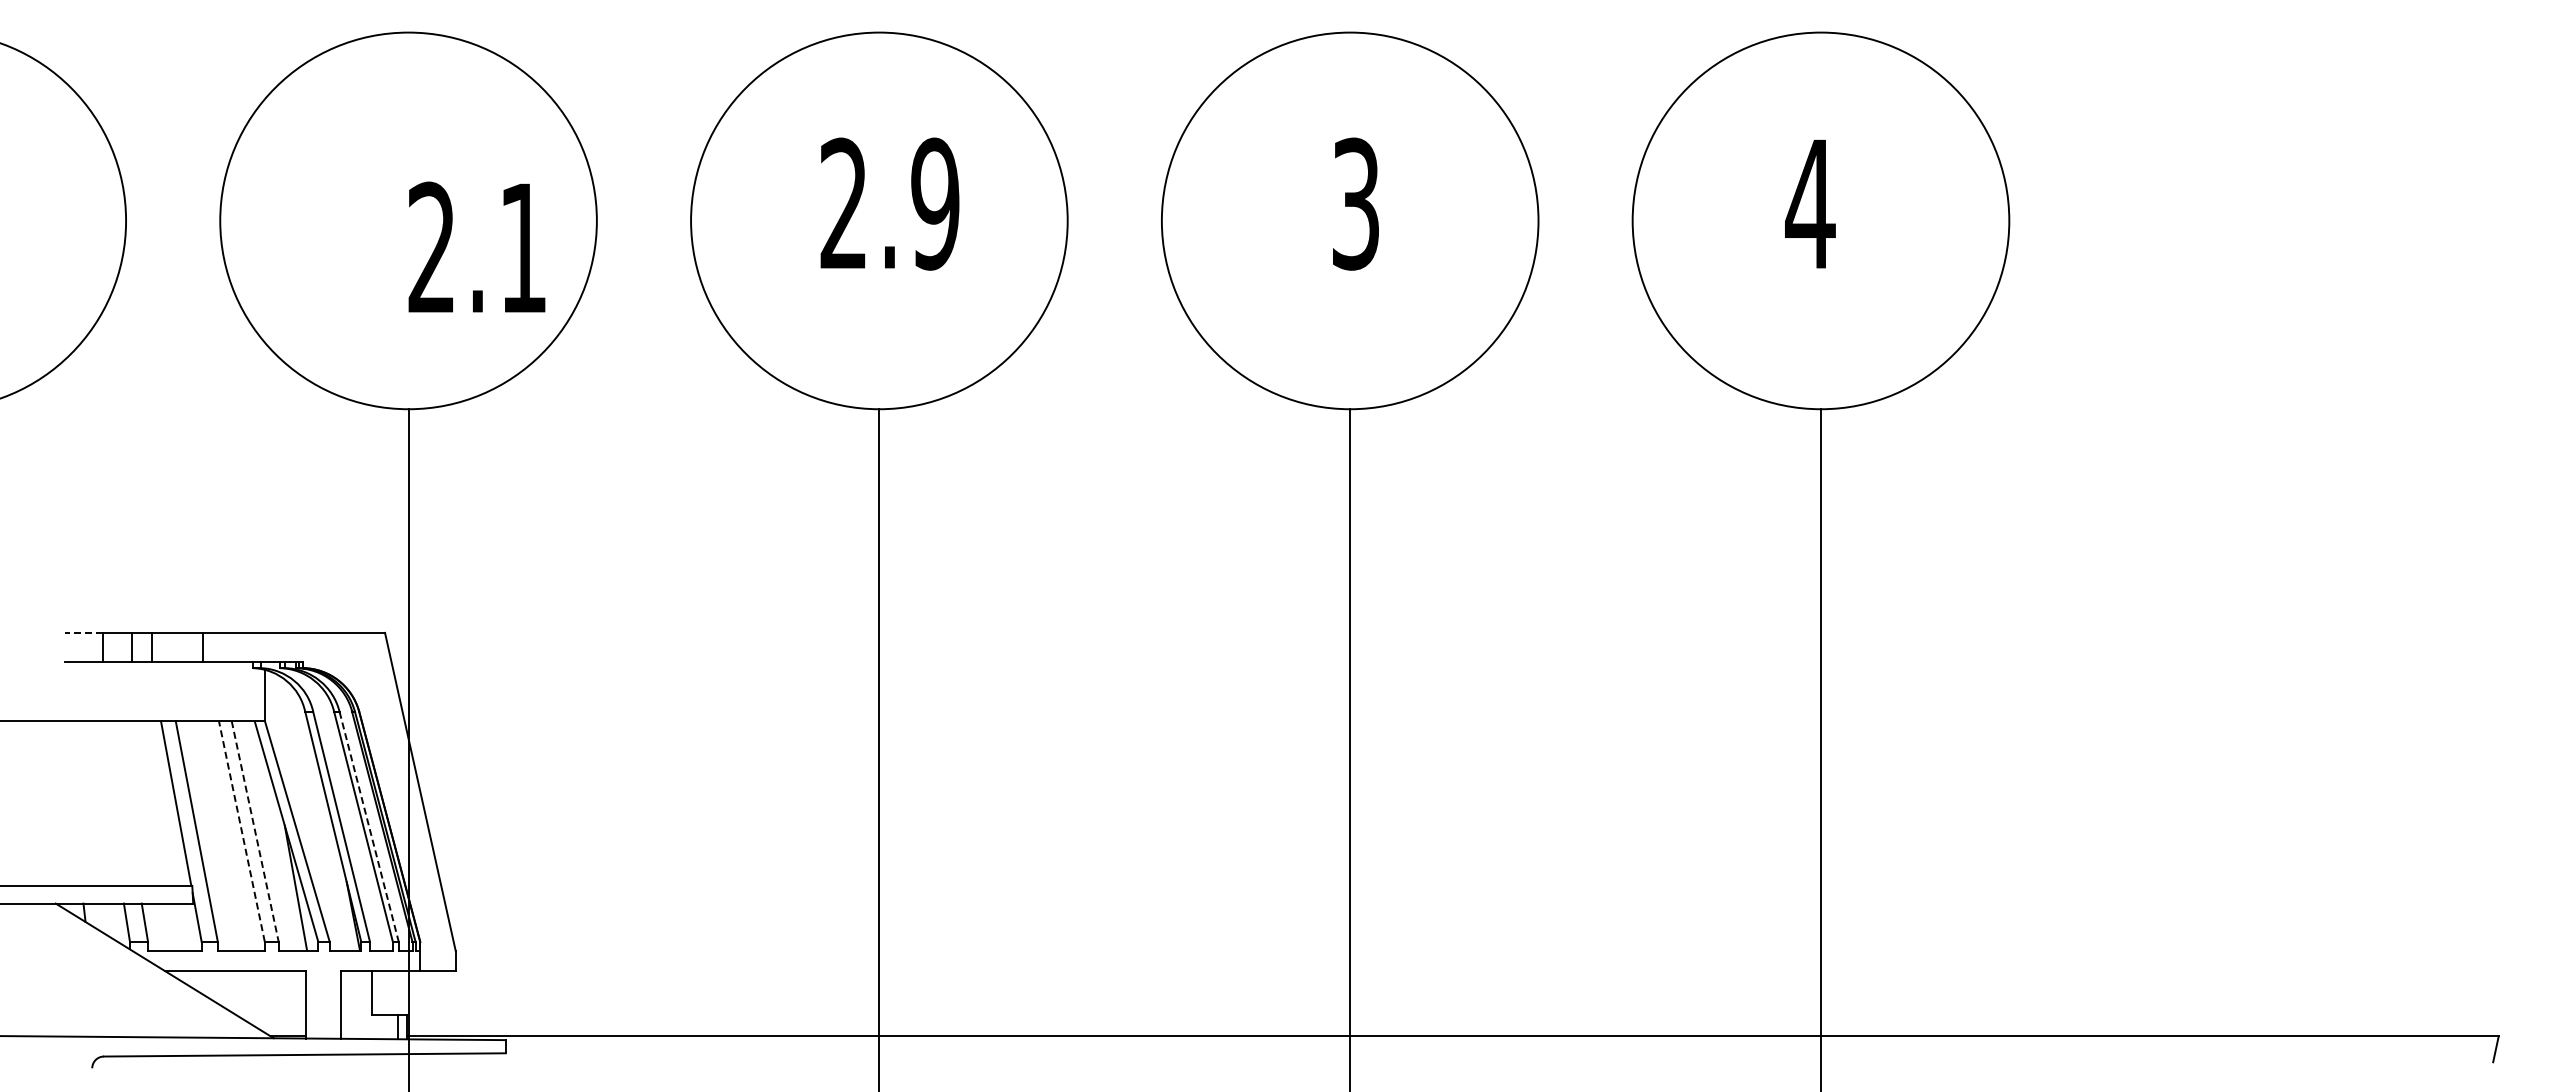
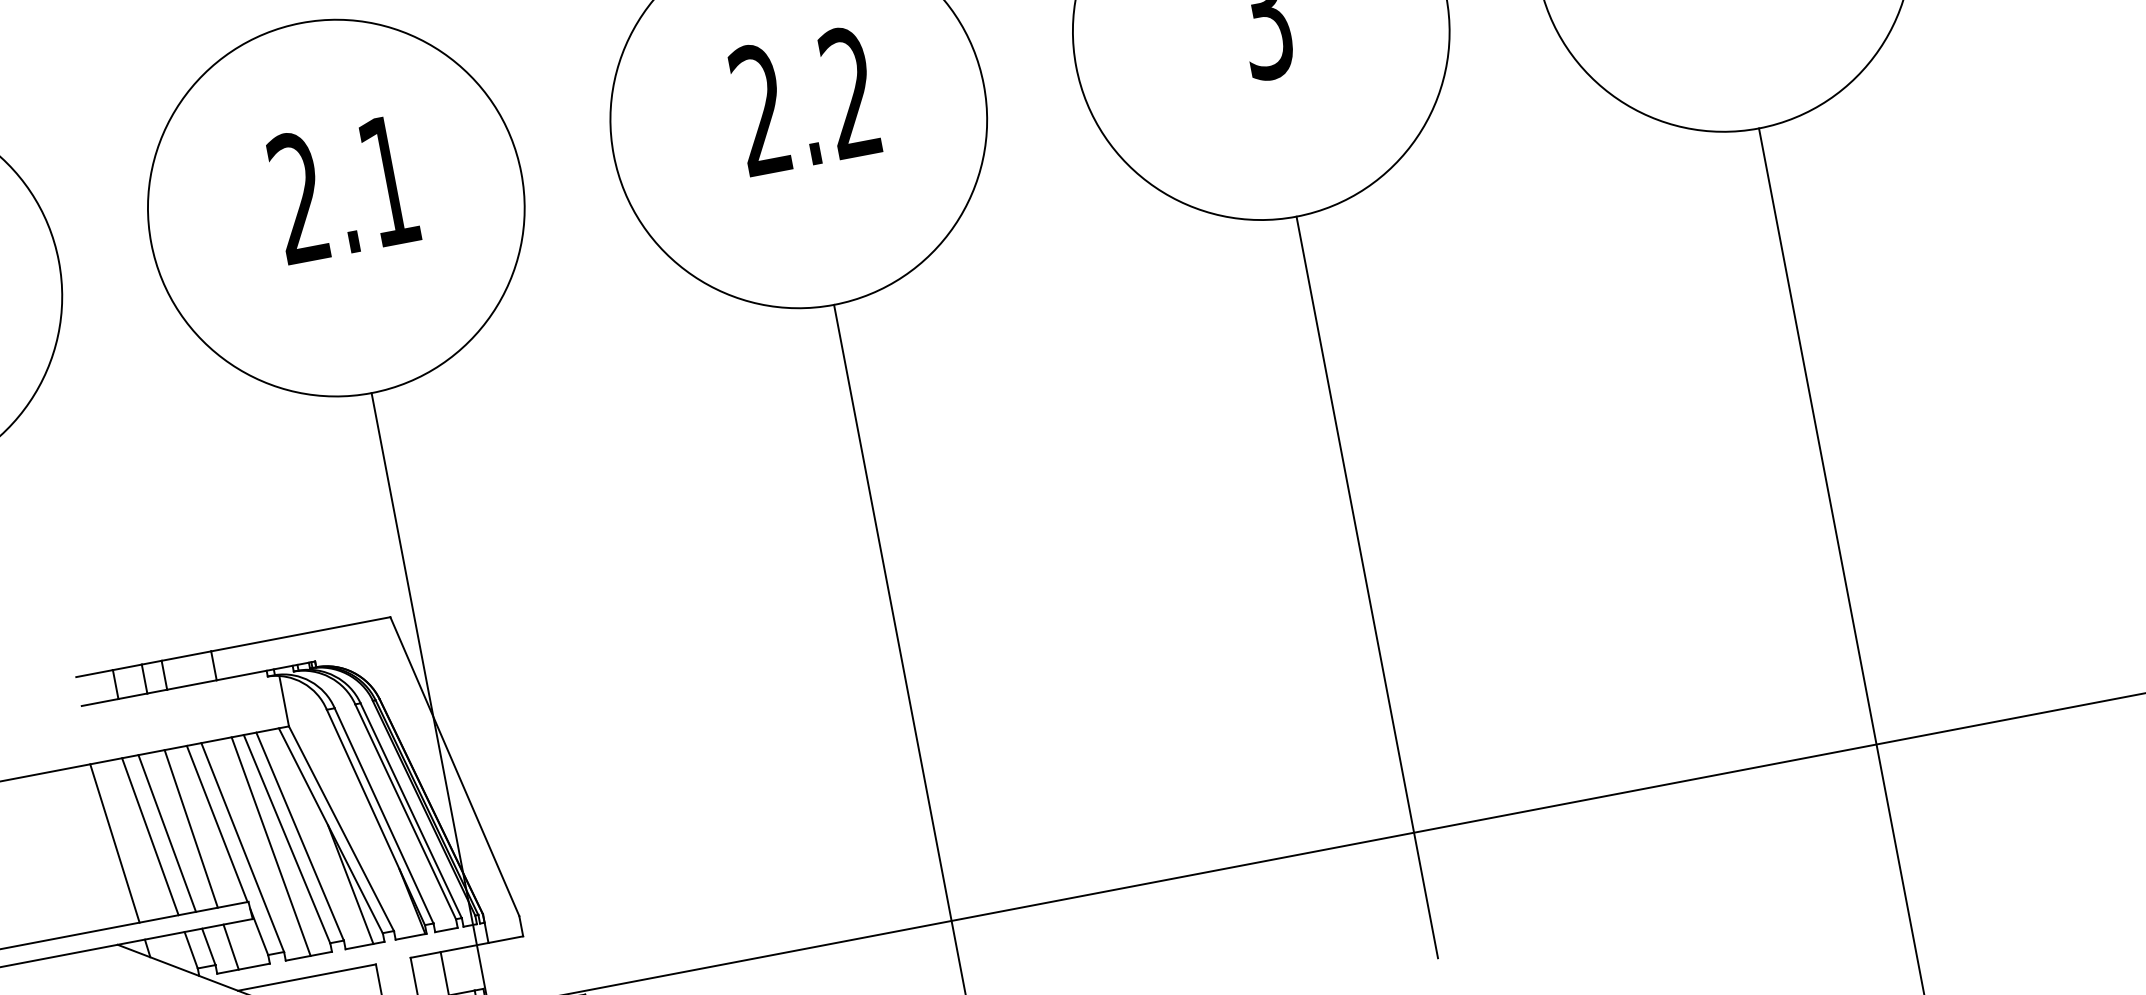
text: (935, 203) -> (850, 92), 2.9 -> 2.2
text: (476, 246) -> (342, 188), moved
line: (83, 632) -> (94, 673), dashed -> solid
line: (71, 803) -> (114, 843), added
line: (108, 803) -> (150, 836), added
line: (124, 803) -> (166, 833), added
line: (149, 803) -> (191, 828), added
line: (369, 826) -> (411, 810), dashed -> solid
line: (241, 831) -> (286, 839), dashed -> solid
line: (255, 831) -> (300, 836), dashed -> solid
line: (224, 835) -> (270, 846), added
line: (166, 926) -> (230, 946), added

